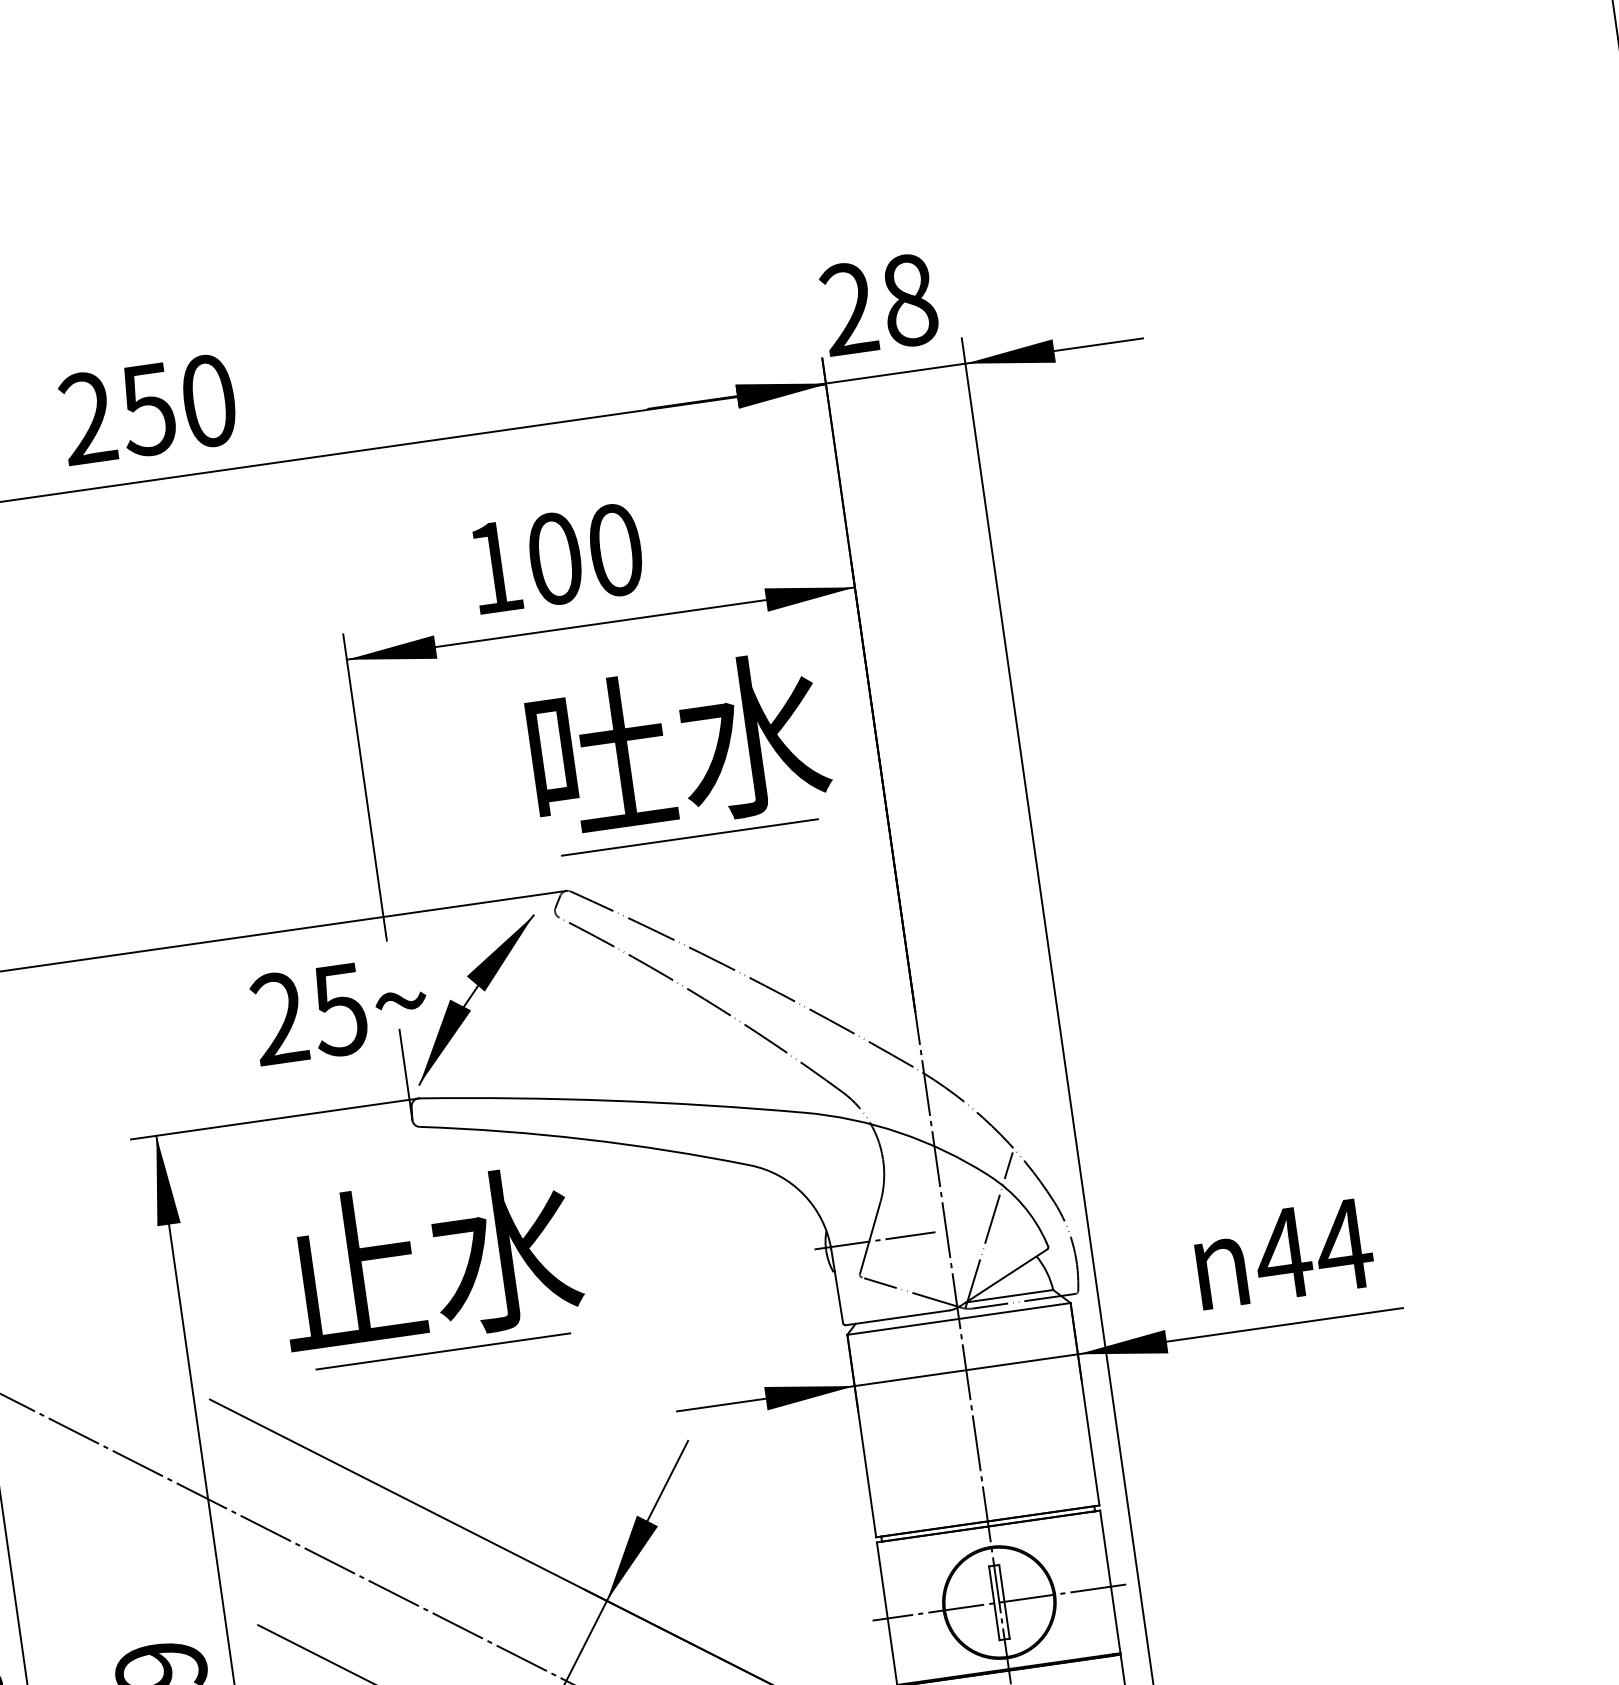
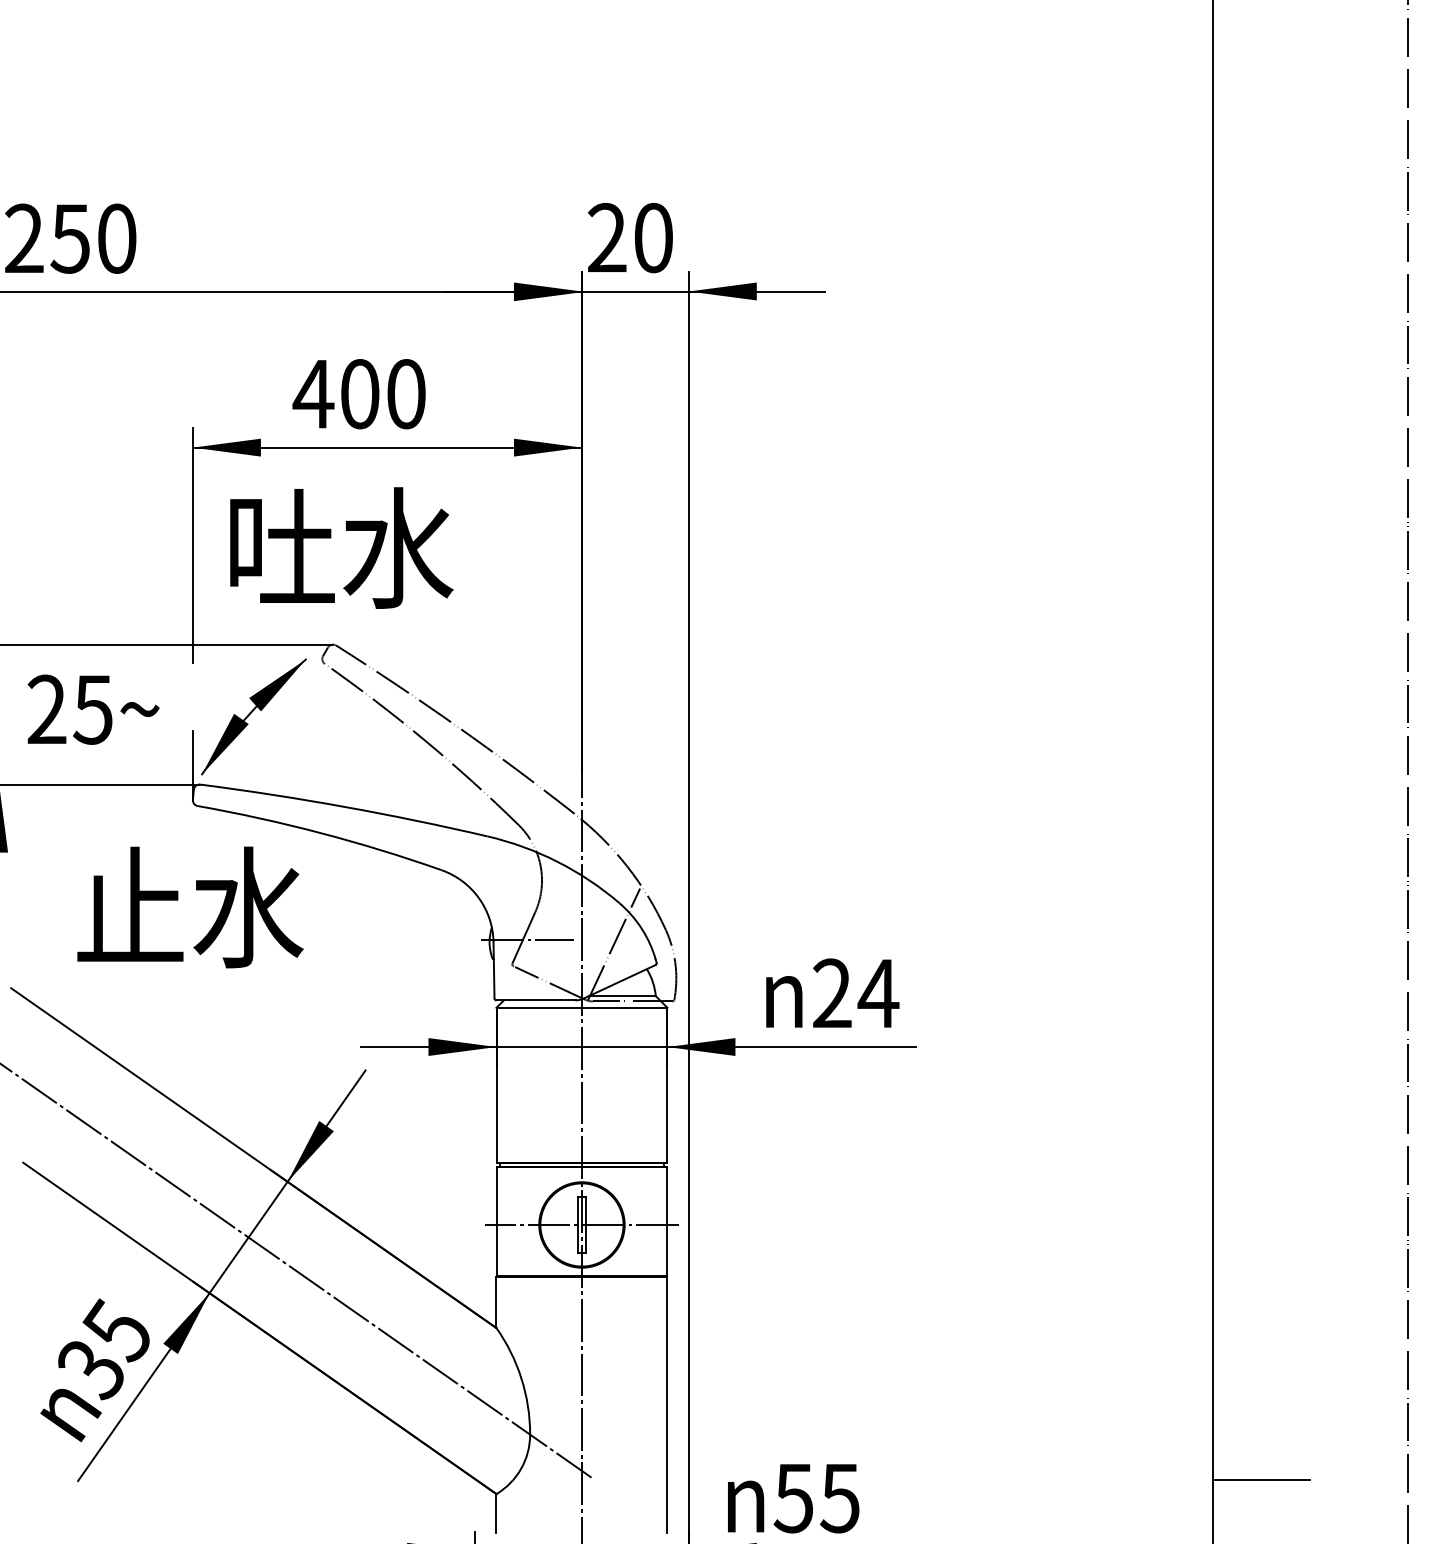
text: (909, 299) -> (653, 237), 28 -> 20
text: (494, 567) -> (313, 394), 100 -> 400
text: (678, 745) -> (341, 547), moved
line: (689, 837) -> (431, 617), removed
text: (340, 1009) -> (93, 709), moved
text: (1283, 1252) -> (832, 992), 44 -> 24
line: (443, 1351) -> (191, 977), removed

